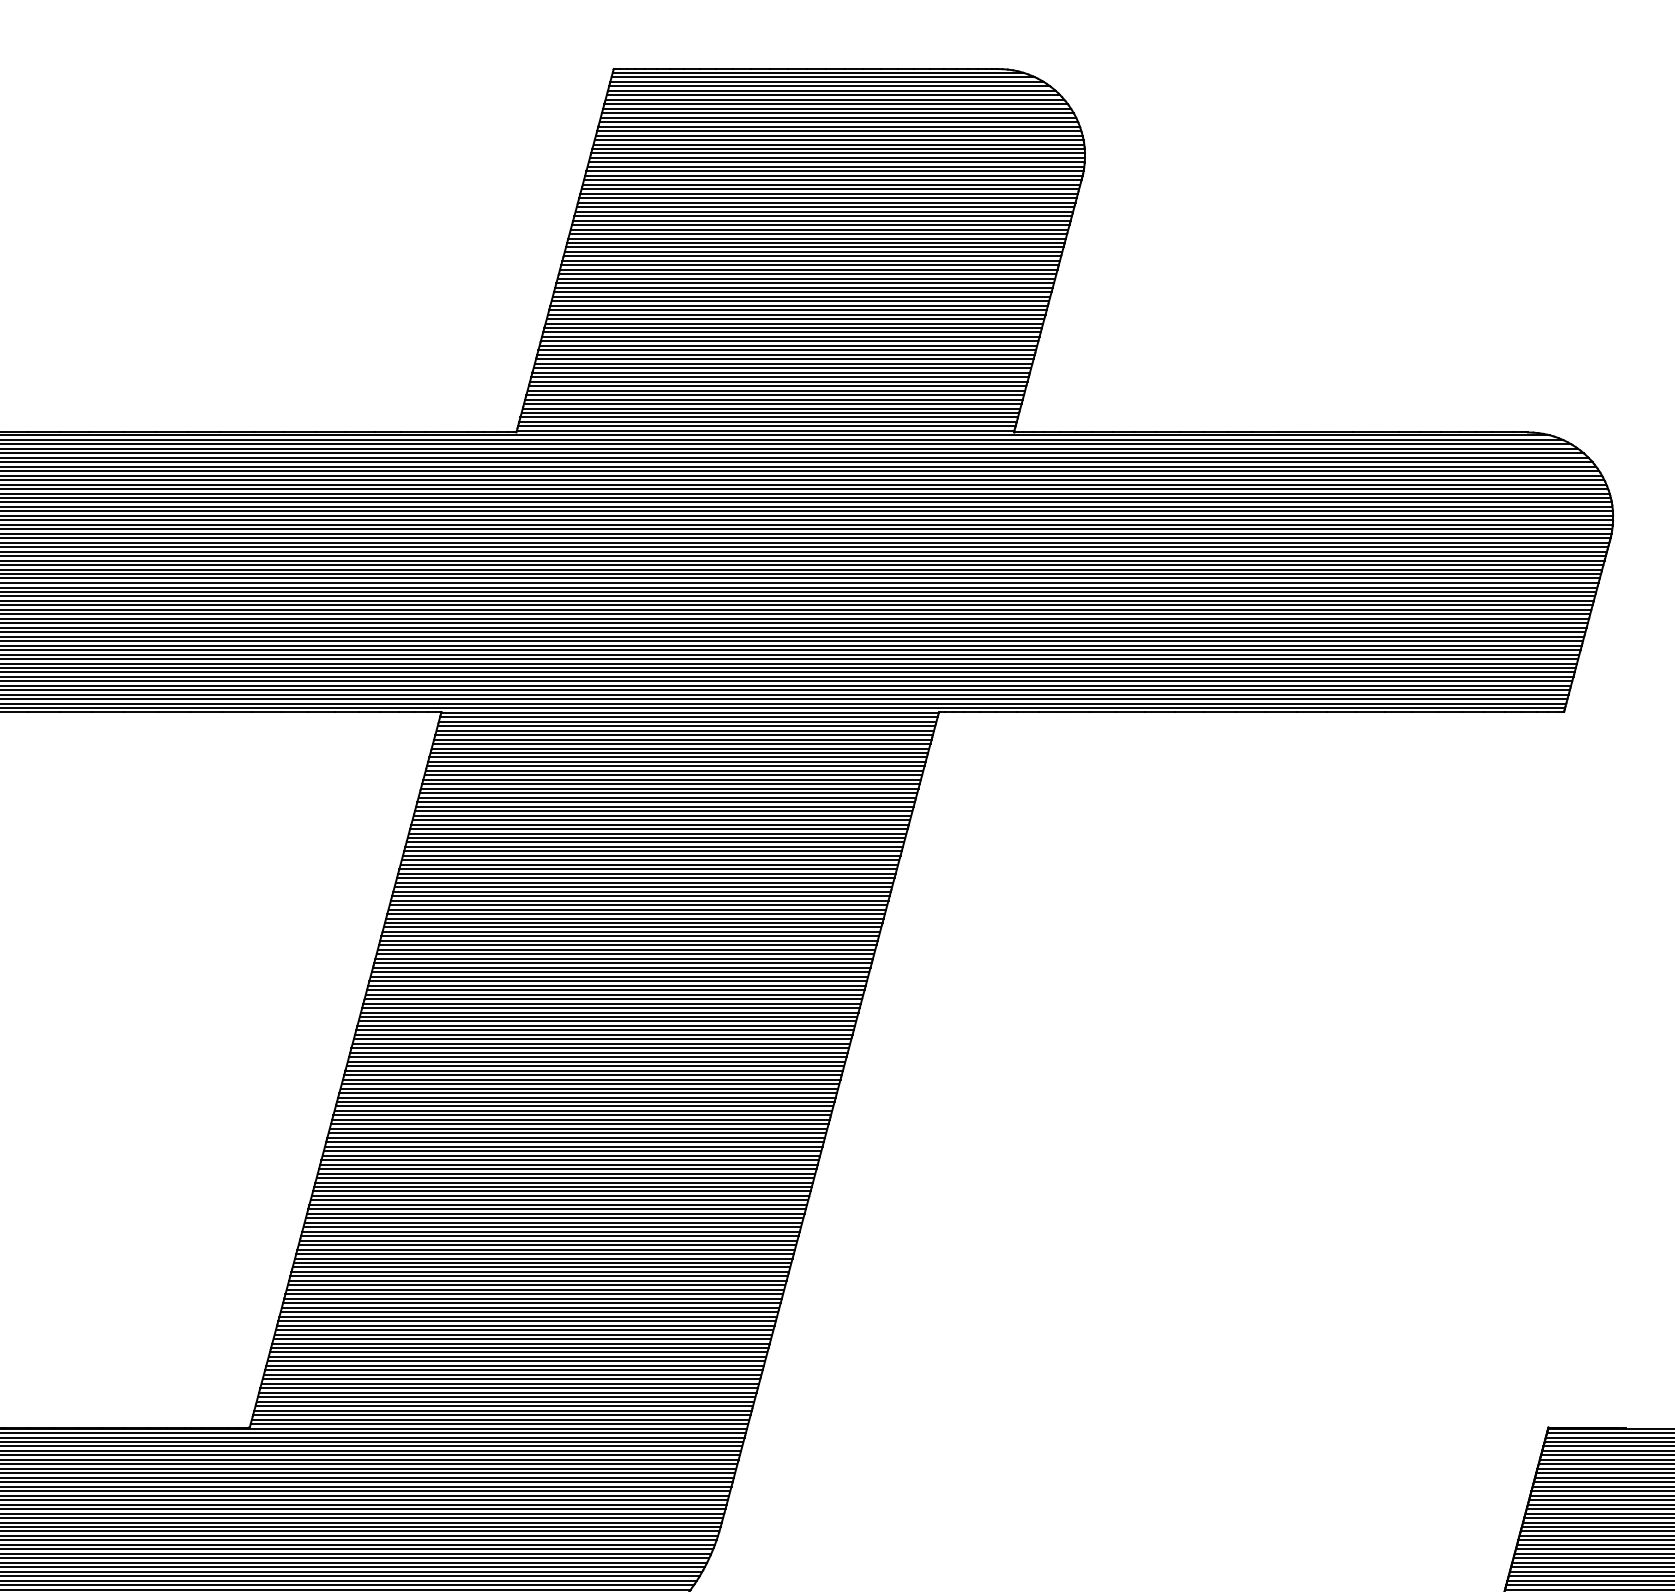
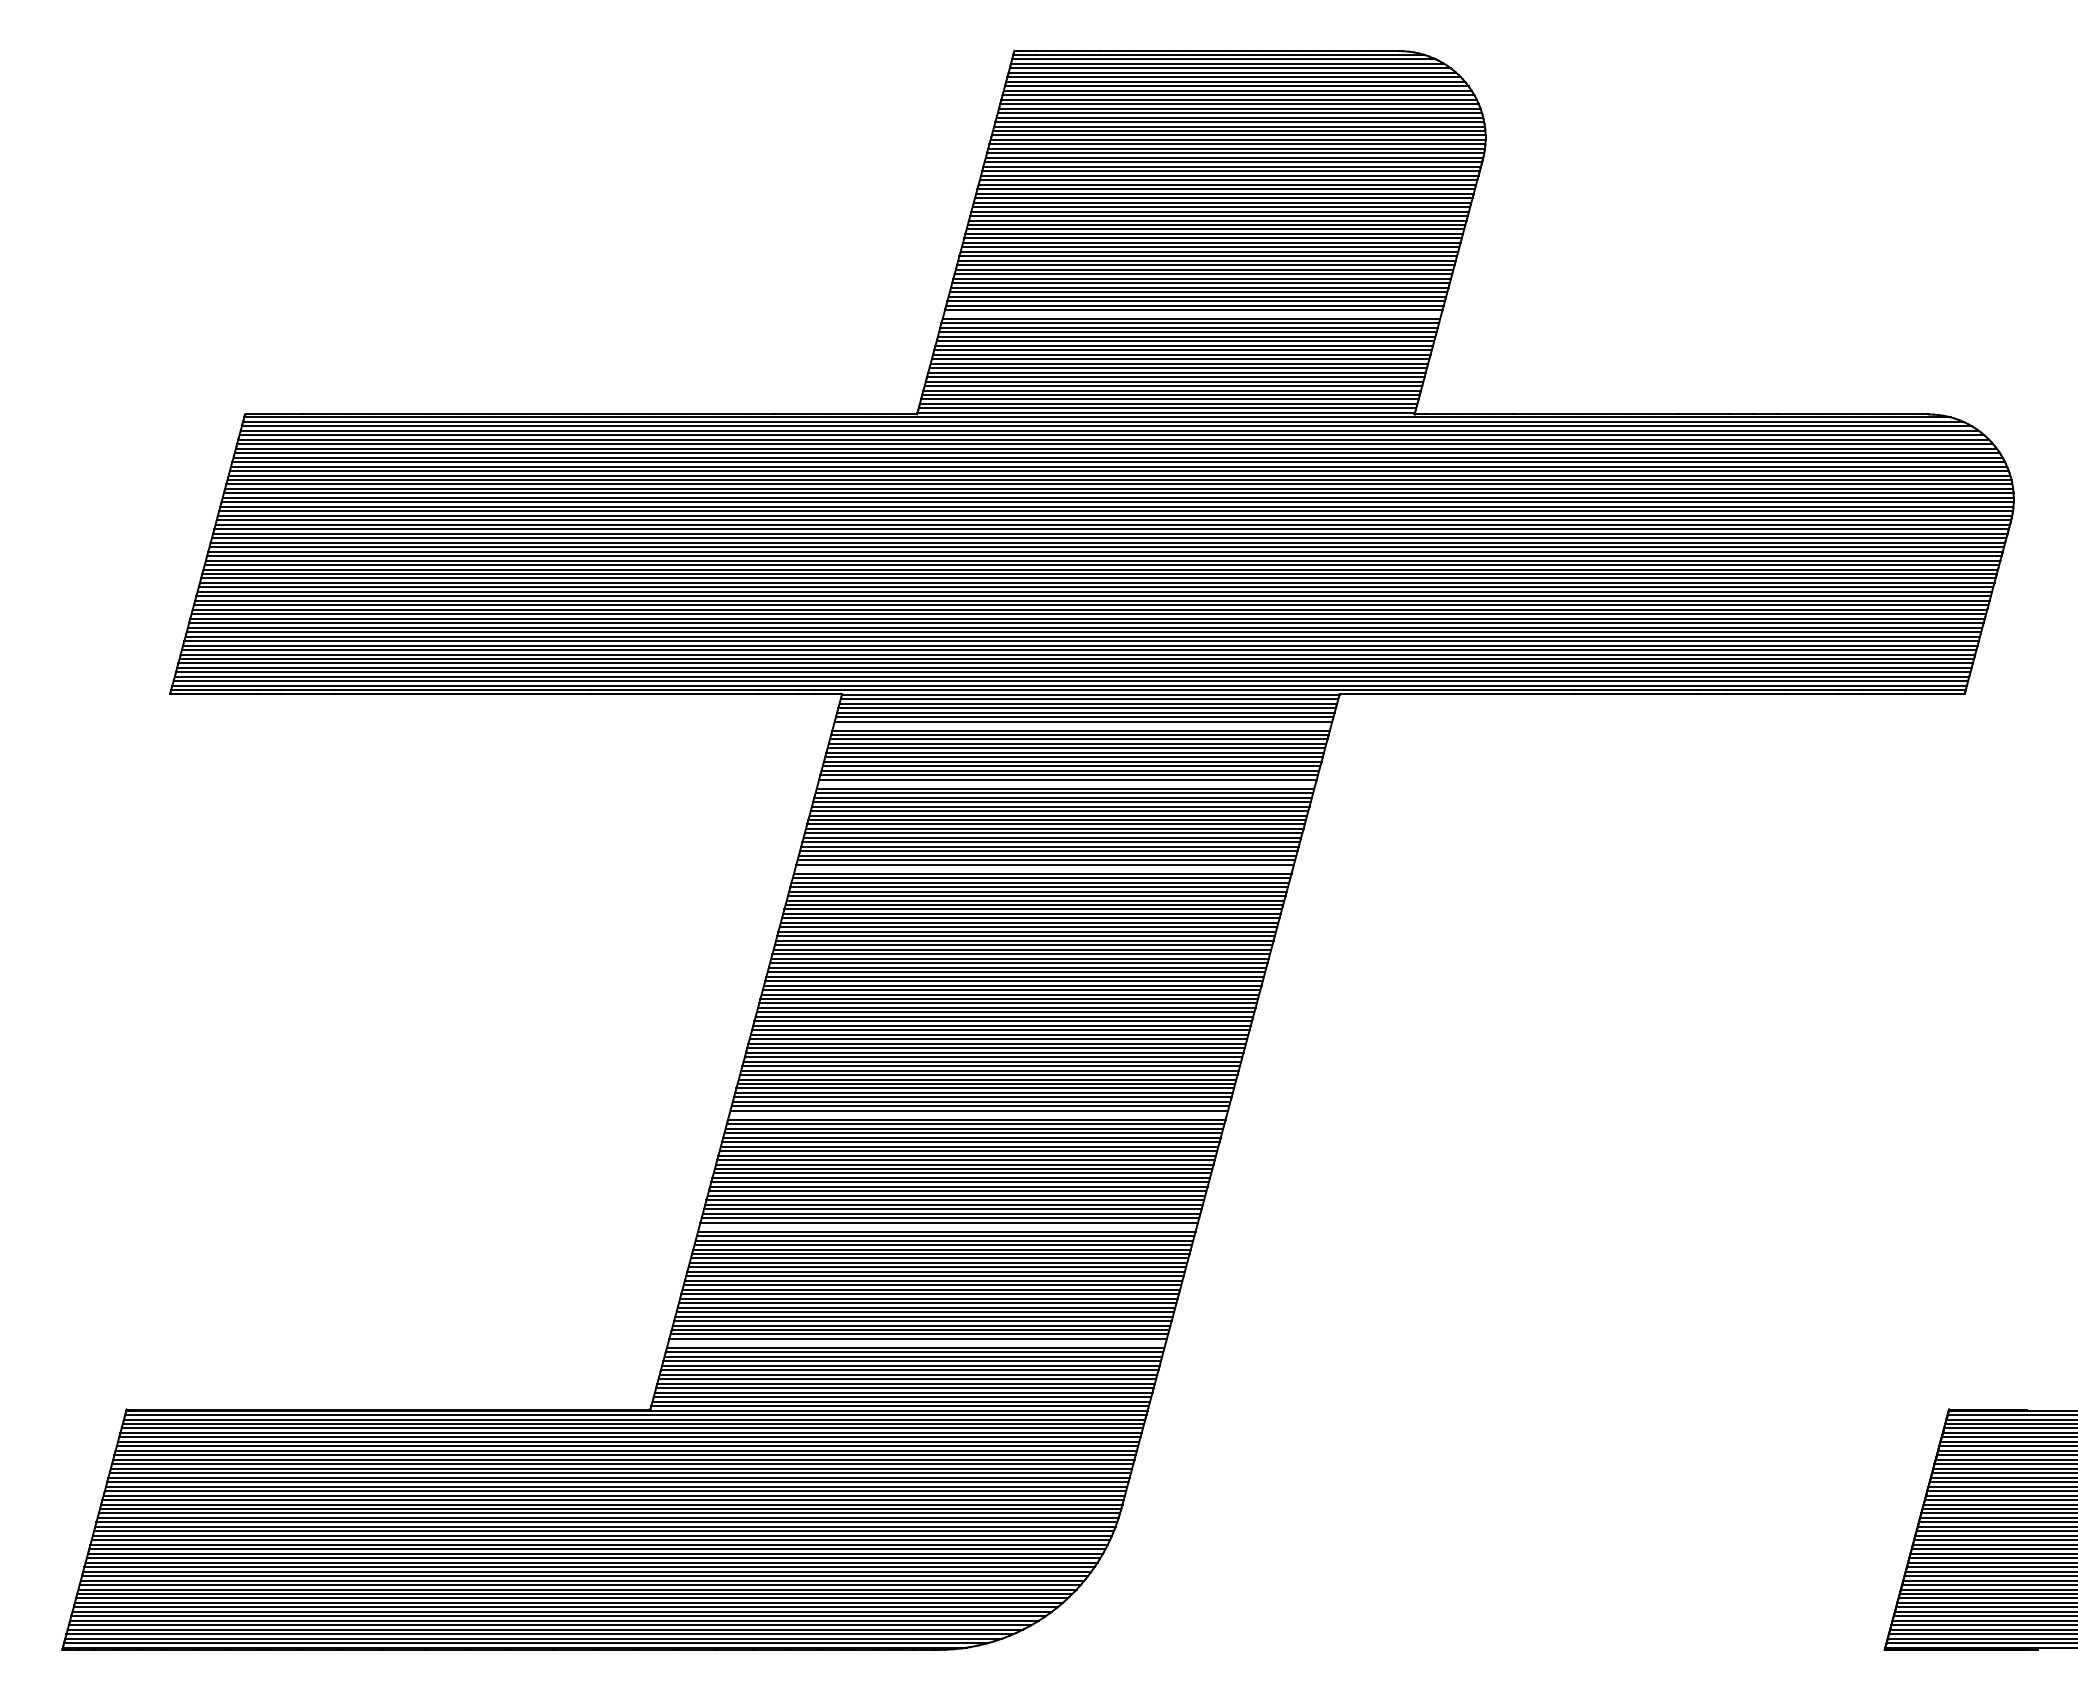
line: (791, 332) -> (1192, 314), removed
line: (681, 744) -> (1082, 726), removed
line: (665, 802) -> (1066, 784), removed
line: (642, 887) -> (1043, 869), removed
line: (576, 1133) -> (977, 1115), removed
line: (546, 1245) -> (947, 1227), removed
line: (515, 1361) -> (916, 1343), removed

